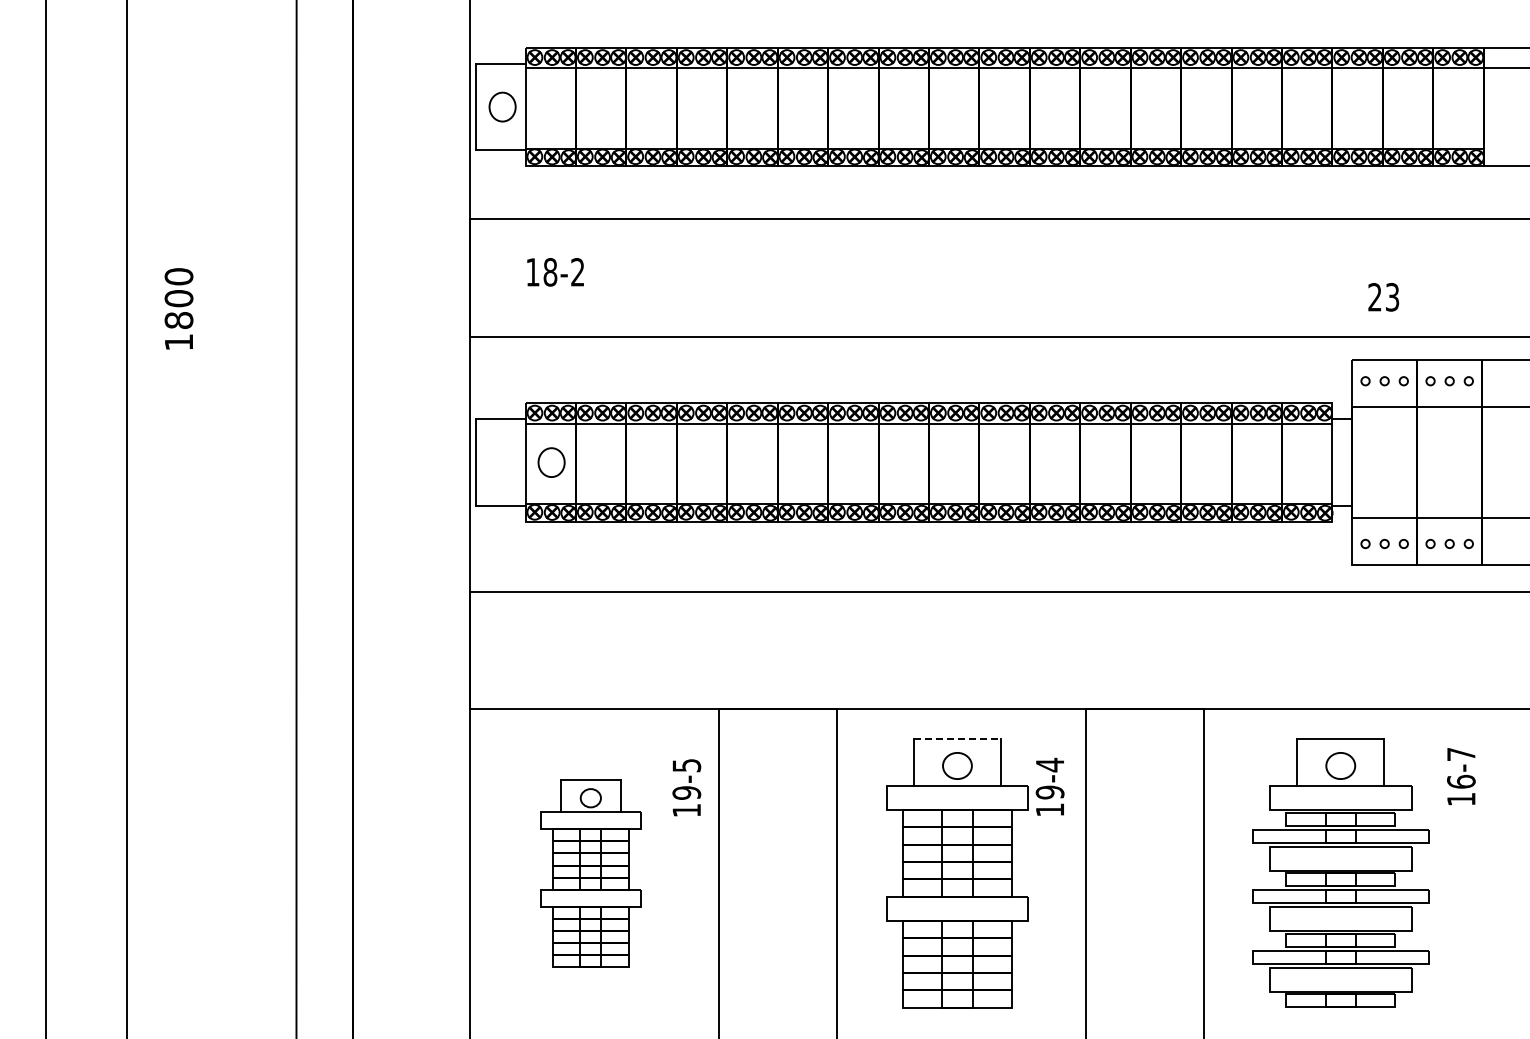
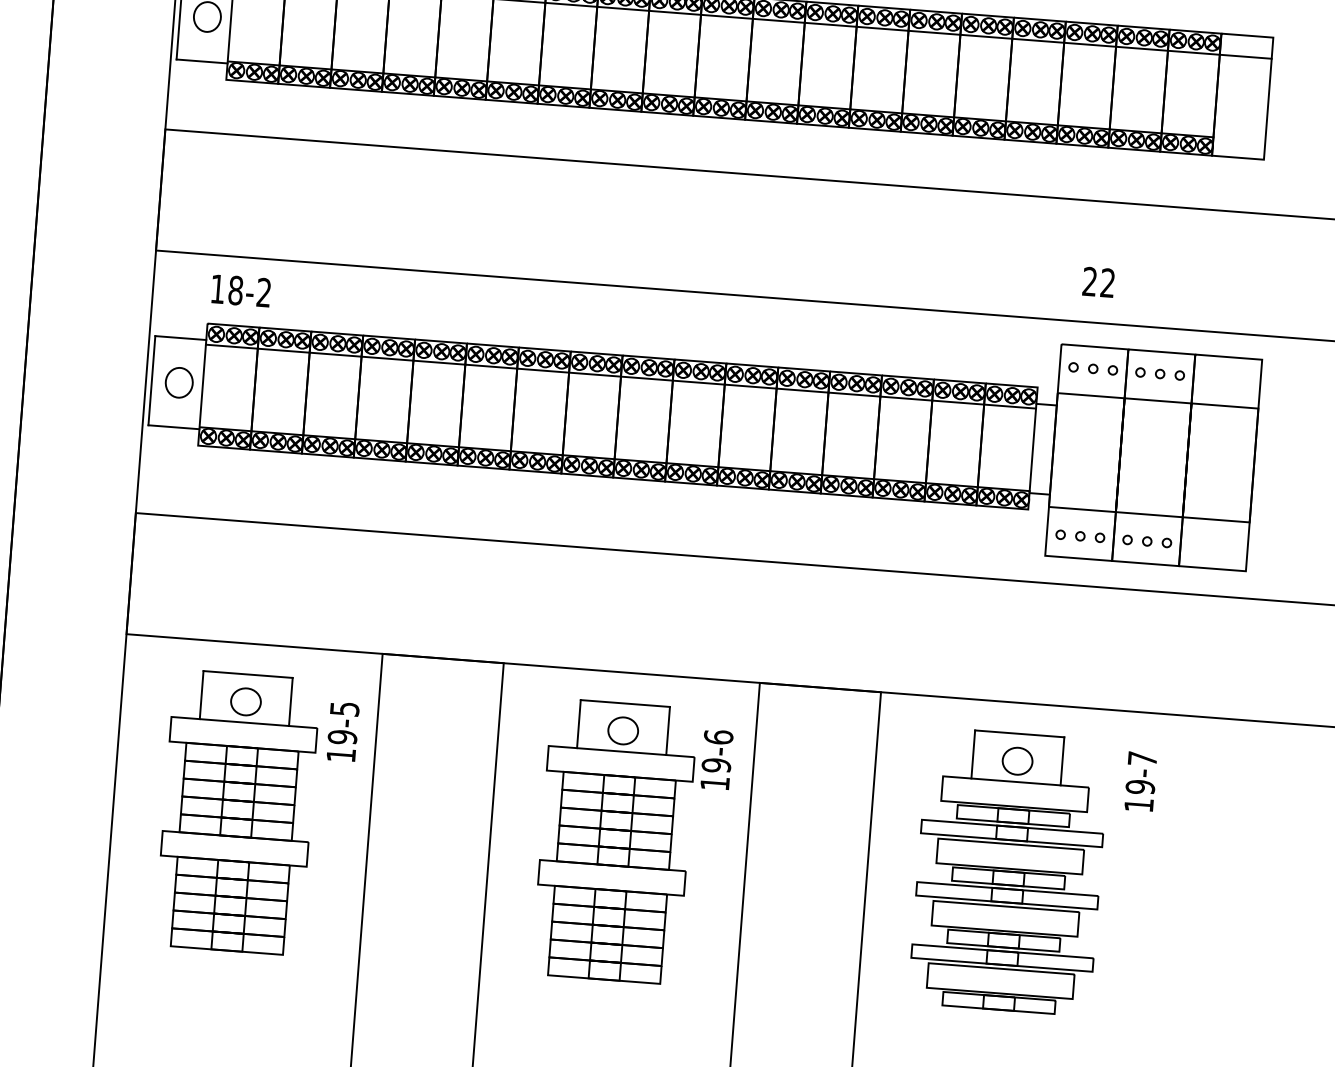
text: (555, 272) -> (241, 291), moved
text: (1392, 297) -> (1107, 283), 23 -> 22
part: (551, 462) -> (179, 382), moved
line: (957, 739) -> (625, 703), dashed -> solid
text: (1049, 764) -> (718, 736), 19-4 -> 19-6
text: (1461, 781) -> (1140, 786), 16-7 -> 19-7
part: (590, 873) -> (237, 812), size x1.43

